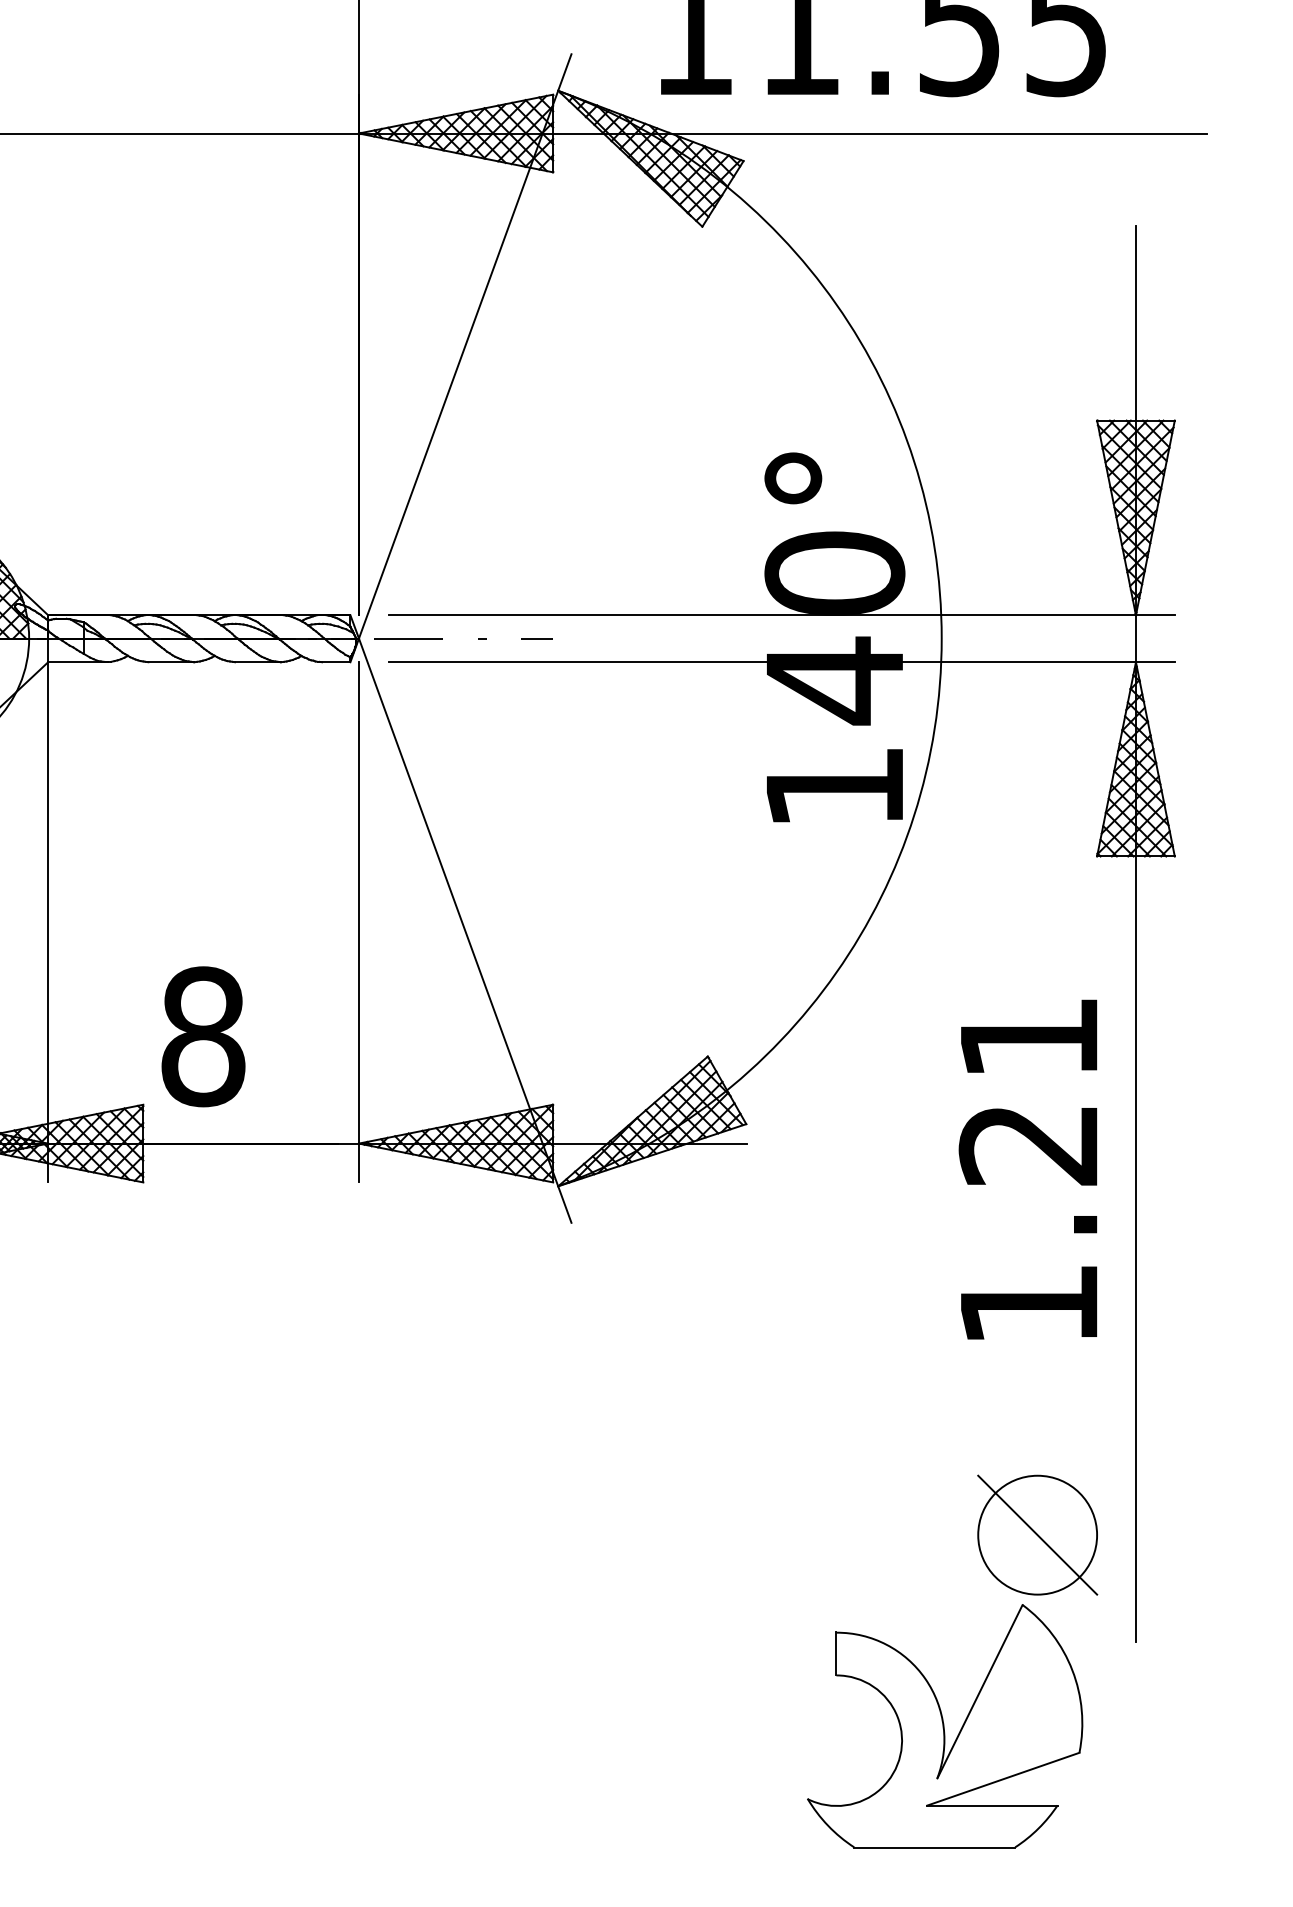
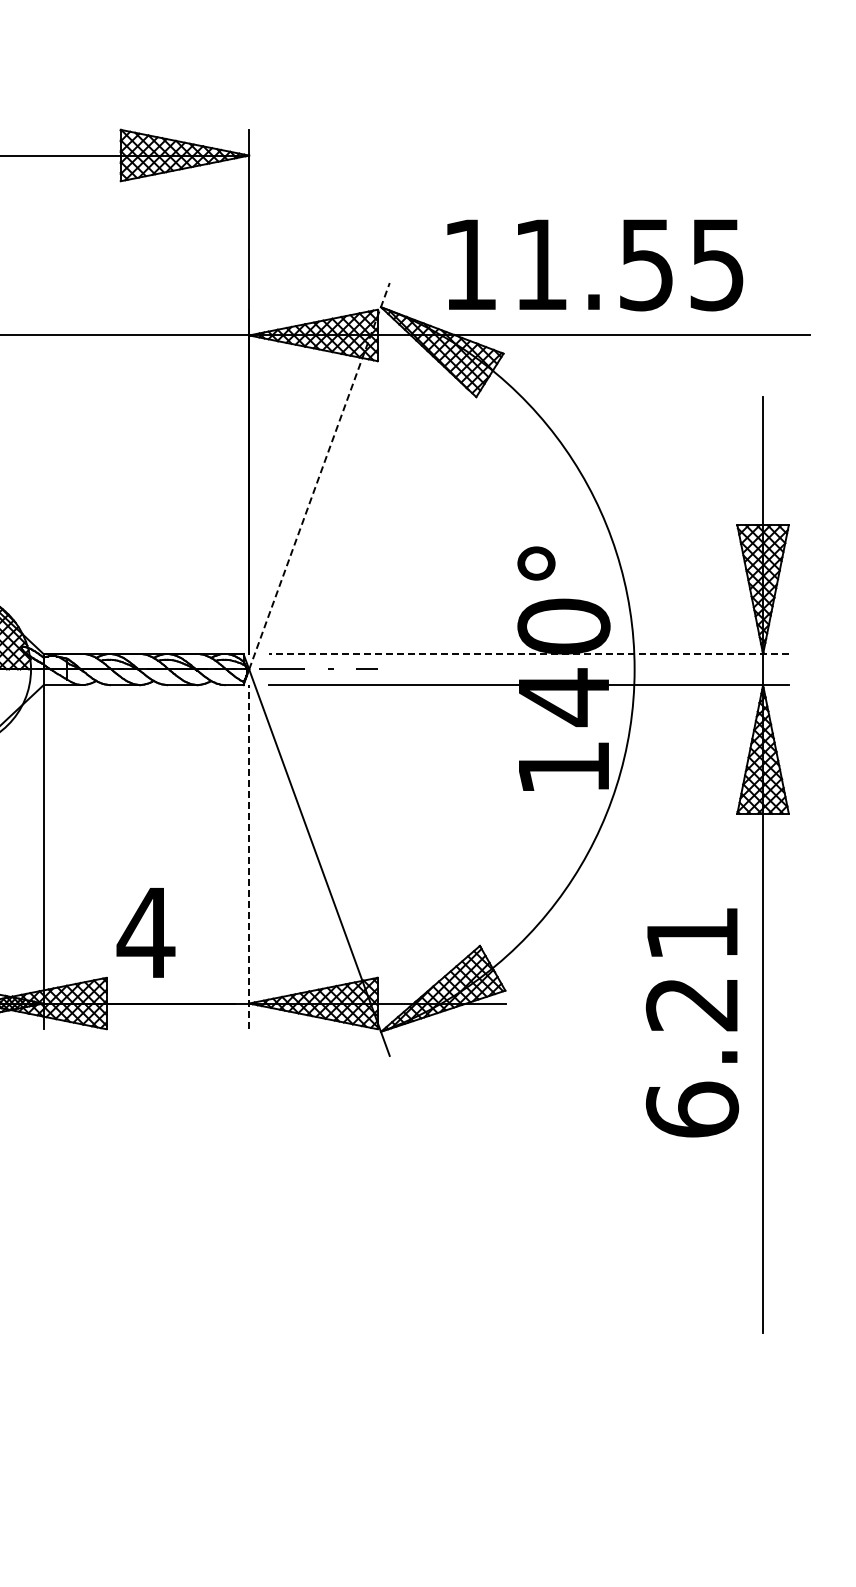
line: (465, 346) -> (319, 476), solid -> dashed
line: (782, 615) -> (529, 654), solid -> dashed
line: (359, 921) -> (249, 856), solid -> dashed
text: (202, 1036) -> (145, 932), 8 -> 4
text: (1029, 1303) -> (692, 1109), 1.21 -> 6.21
part: (926, 1677) -> (624, 1356), removed

